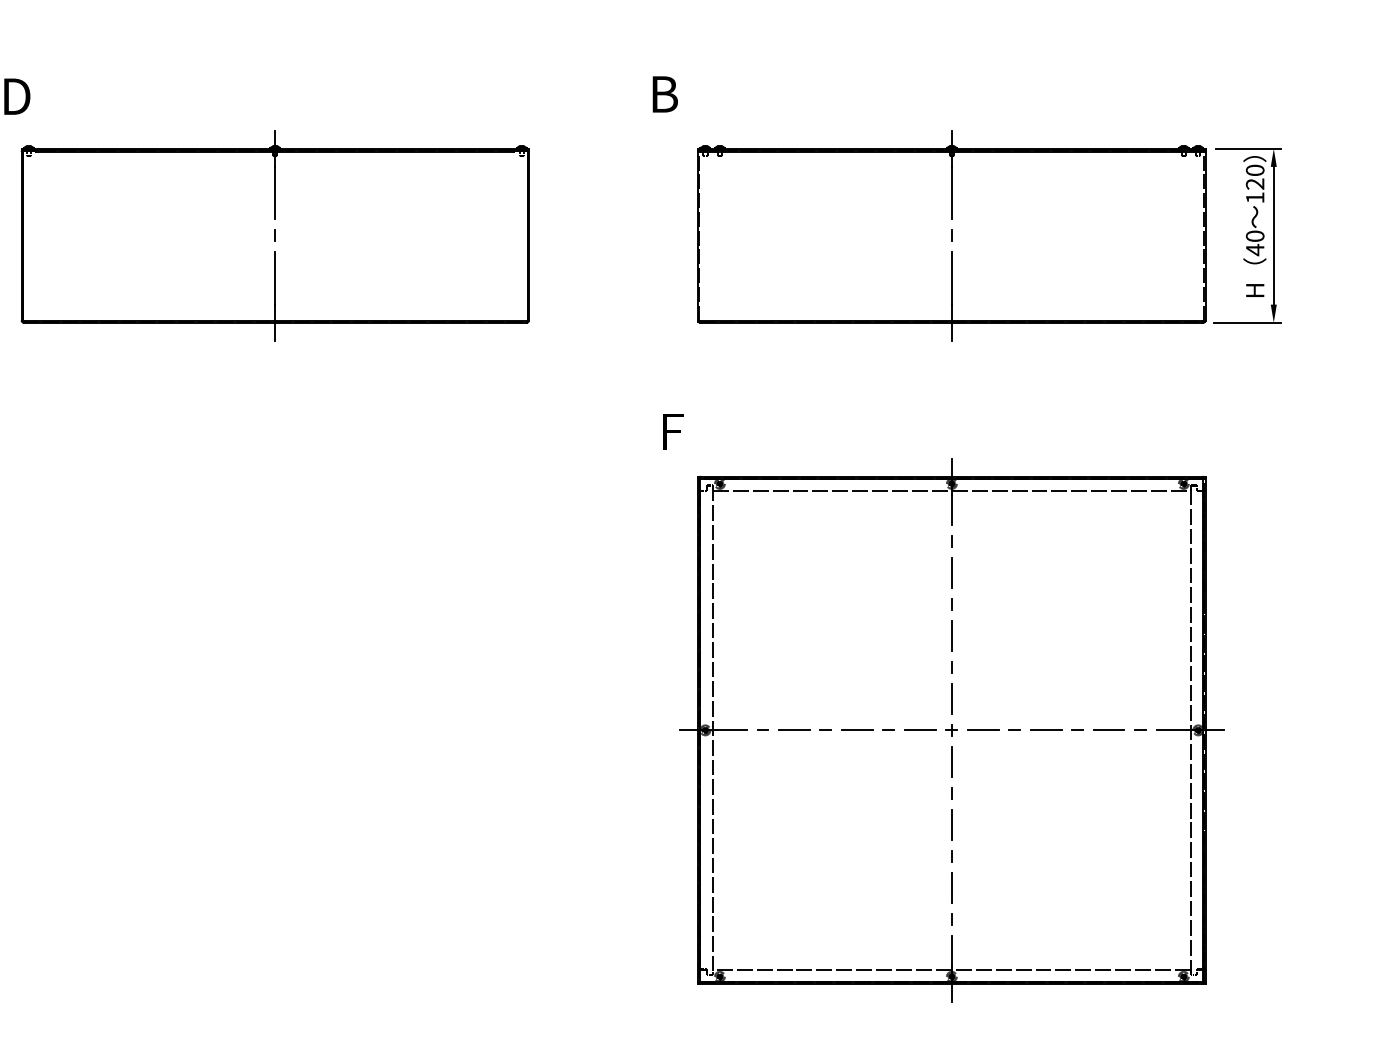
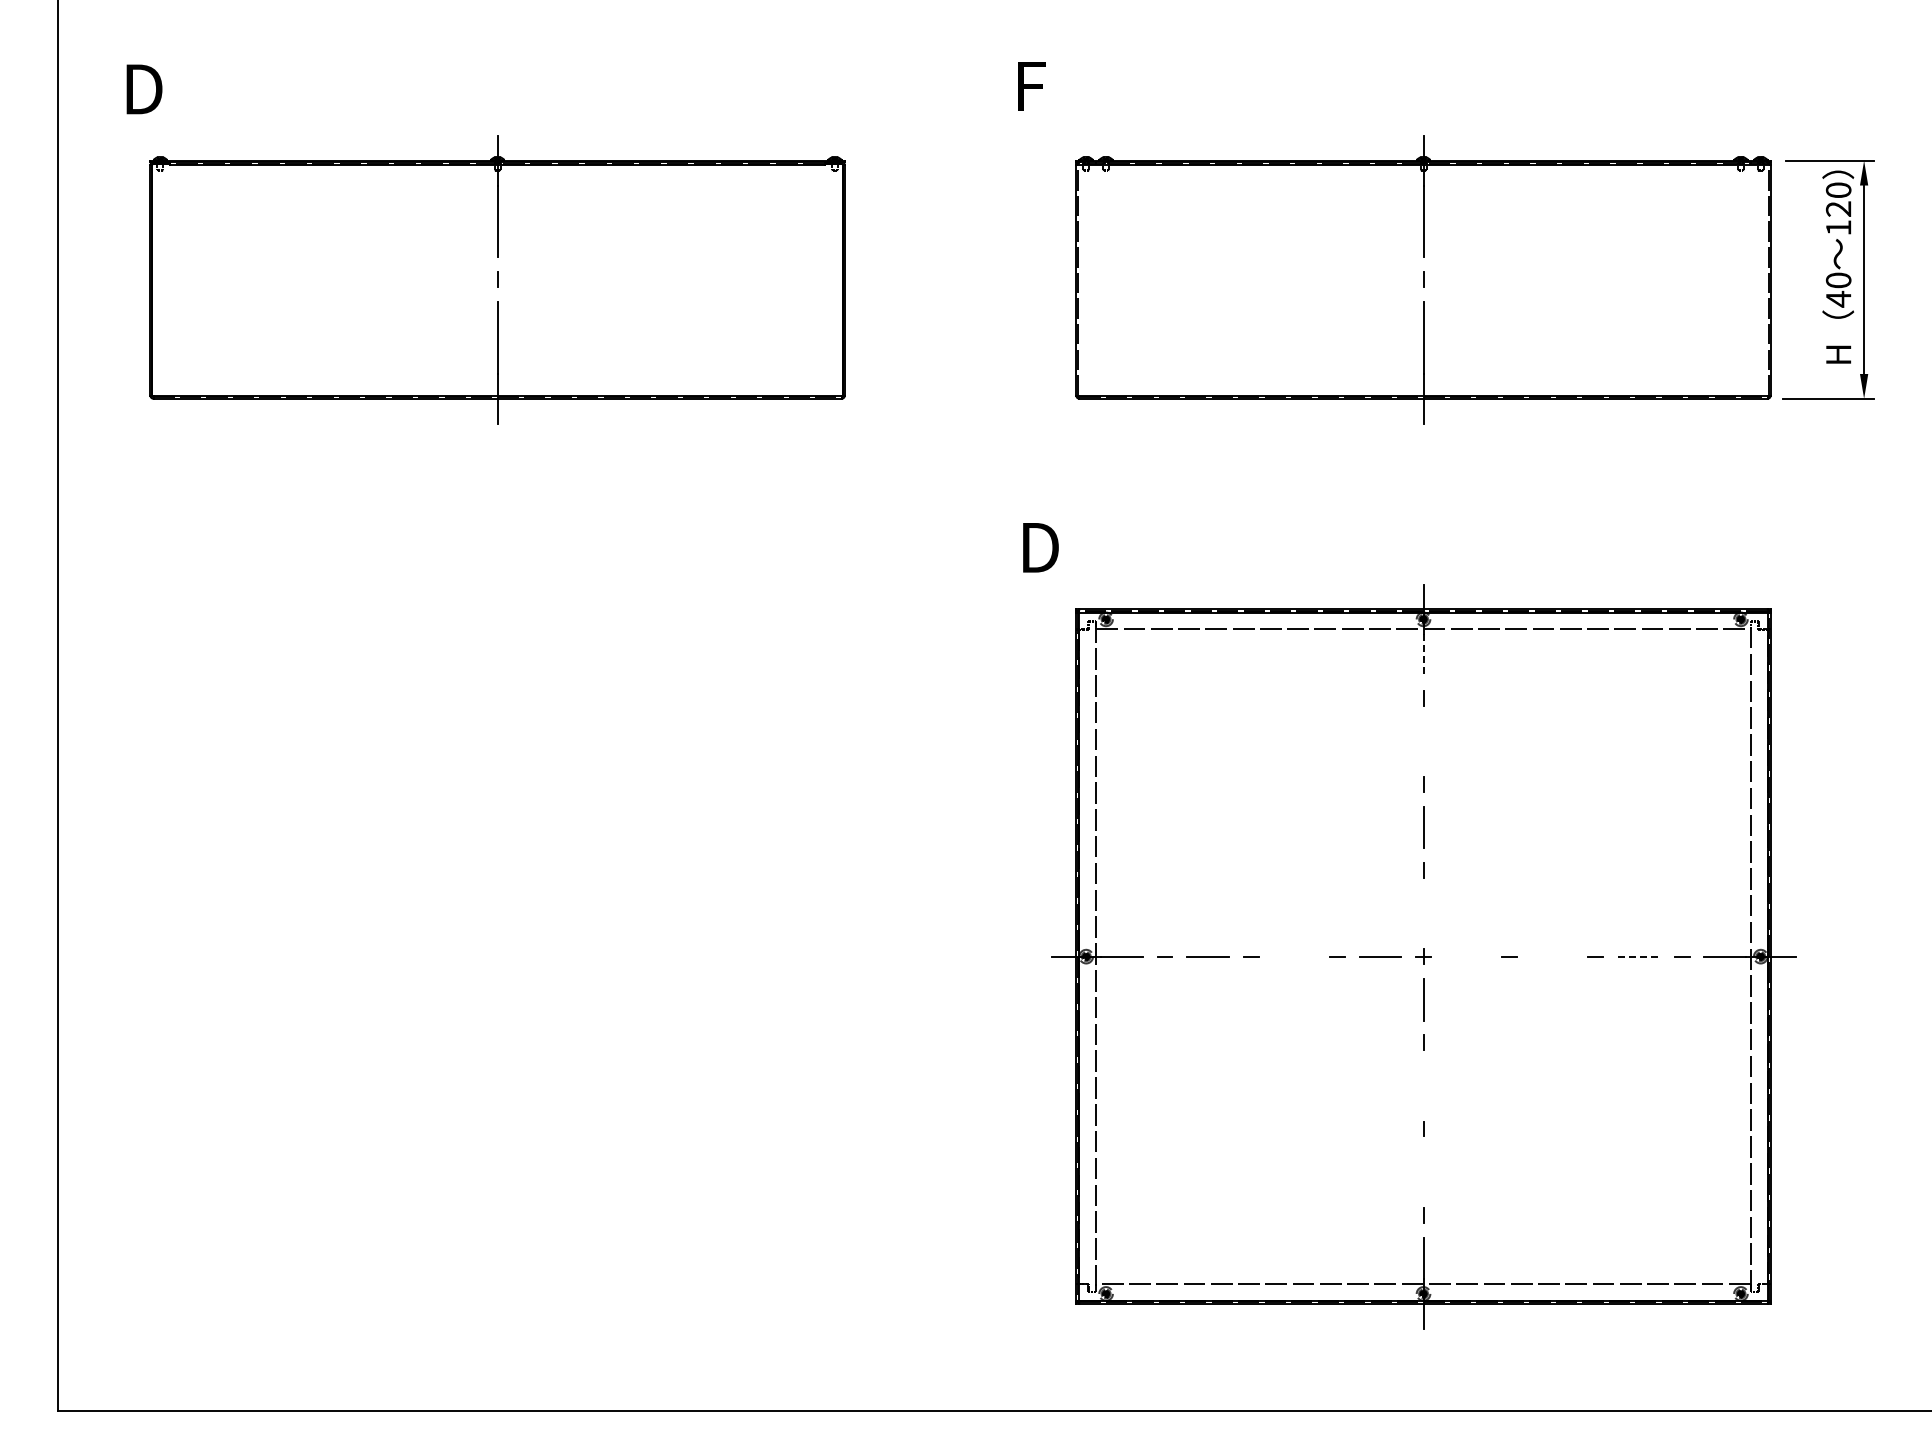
text: (665, 94) -> (1031, 86), B -> F
text: (671, 431) -> (1040, 547), F -> D
line: (951, 510) -> (1423, 655), solid -> dashed
line: (951, 572) -> (1423, 740), removed
line: (951, 698) -> (1423, 913), removed
line: (857, 730) -> (1294, 956), removed
line: (983, 730) -> (1466, 956), removed
line: (1046, 730) -> (1552, 956), removed
line: (1108, 730) -> (1638, 956), solid -> dashed
line: (951, 824) -> (1423, 1085), removed
line: (951, 887) -> (1423, 1171), removed

